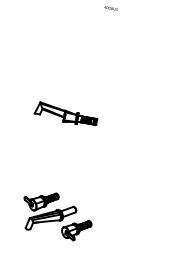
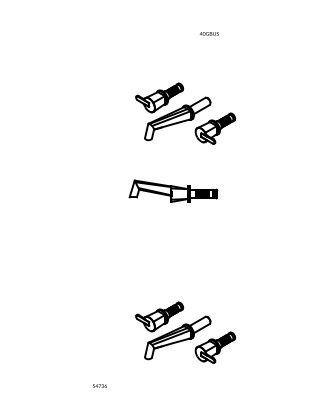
part: (84, 61) -> (185, 113), added

